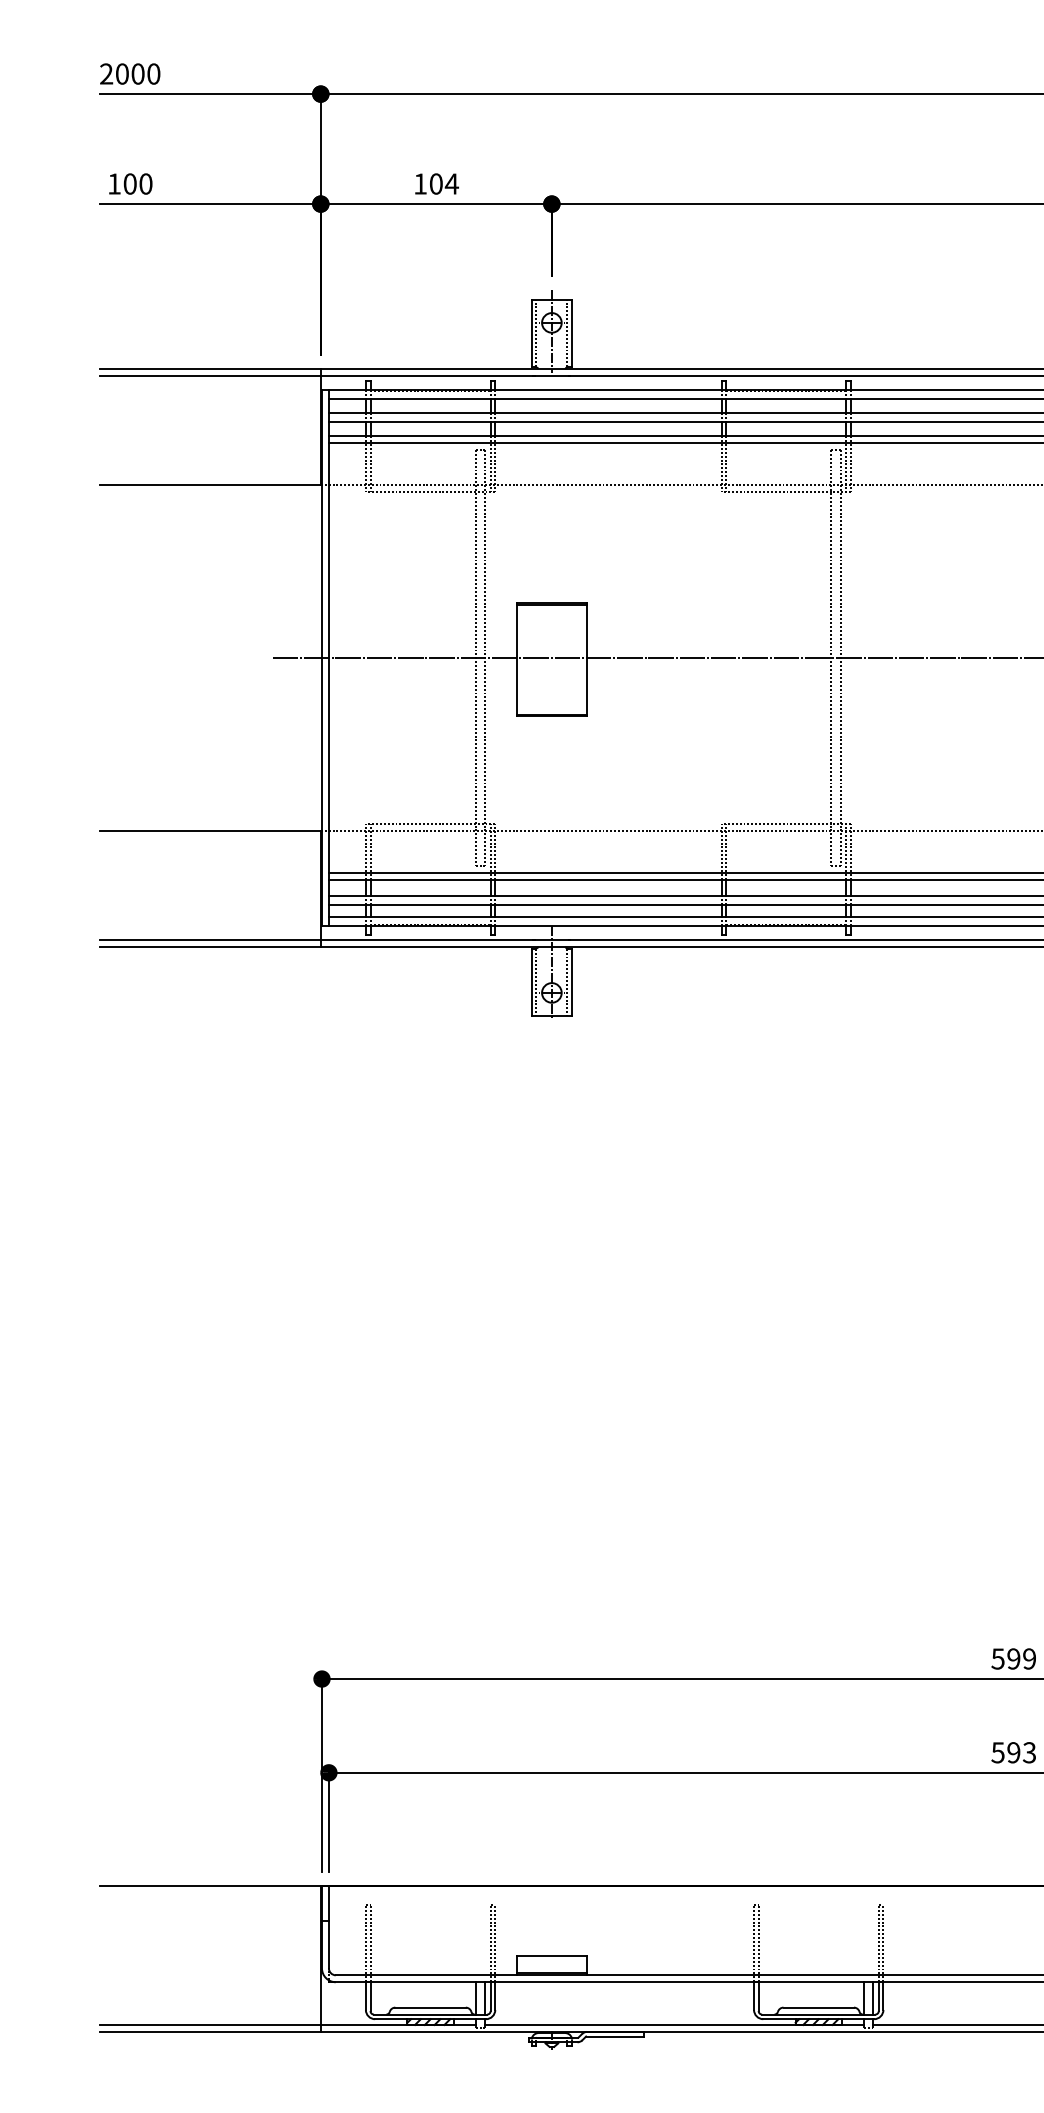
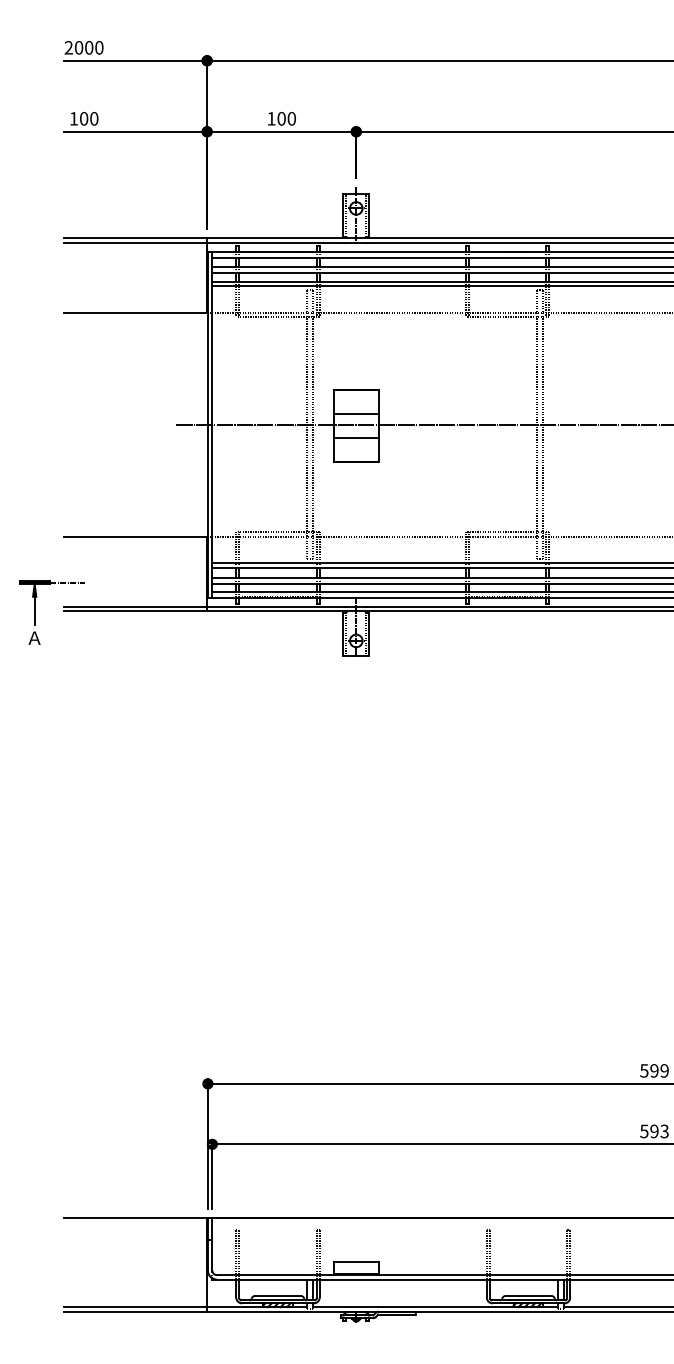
text: (451, 183) -> (291, 118), 104 -> 100
line: (550, 640) -> (355, 413), added
line: (550, 679) -> (355, 438), added
part: (54, 948) -> (35, 612), added

